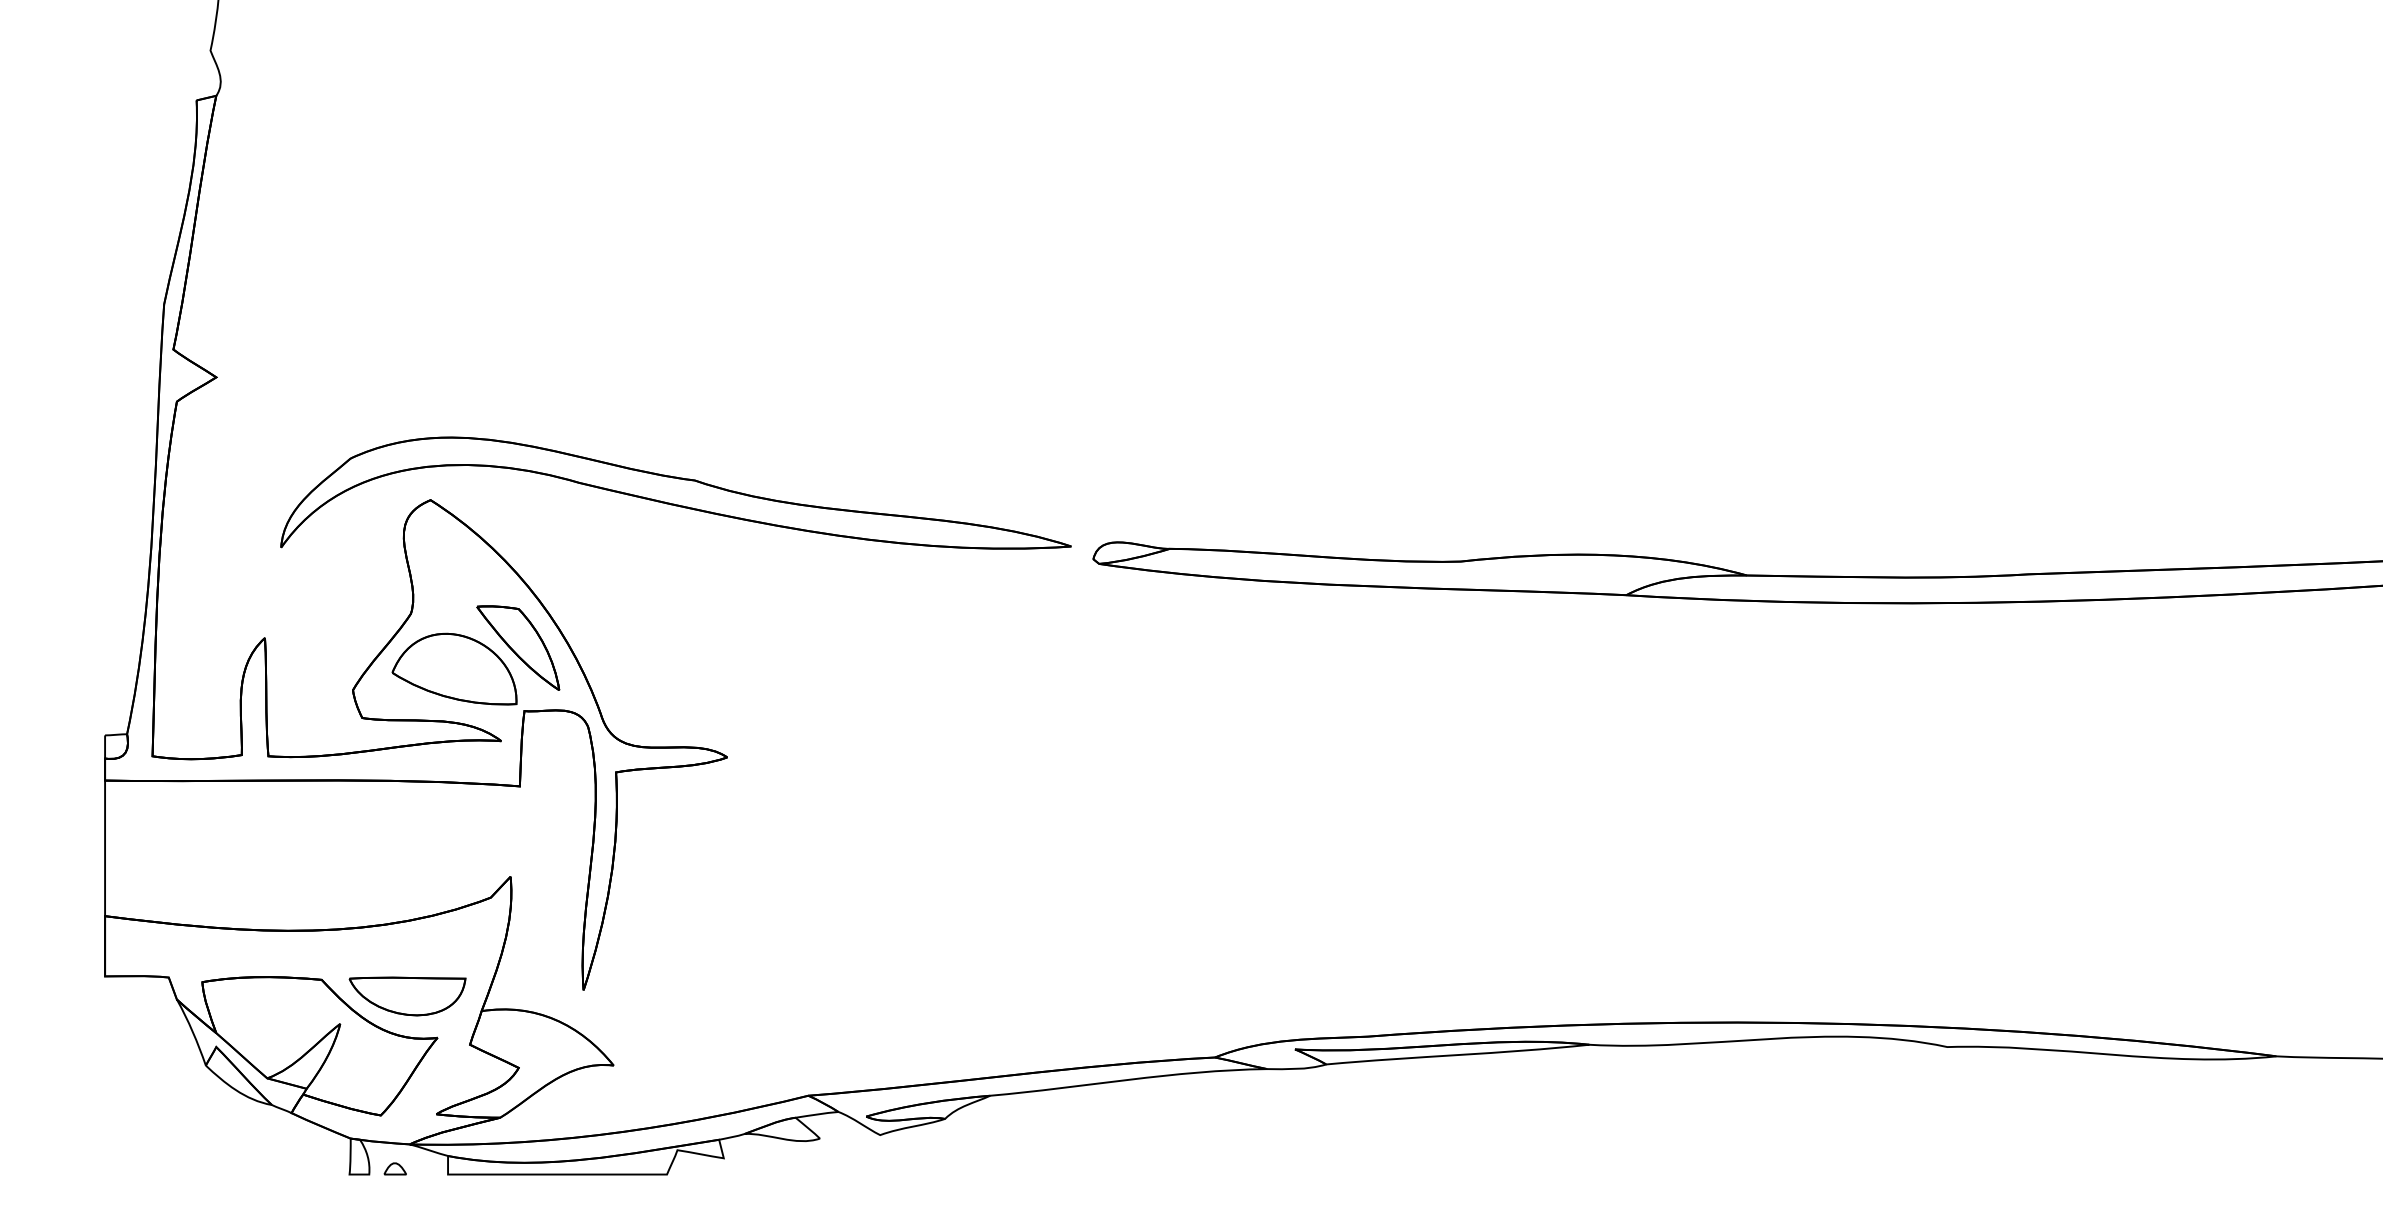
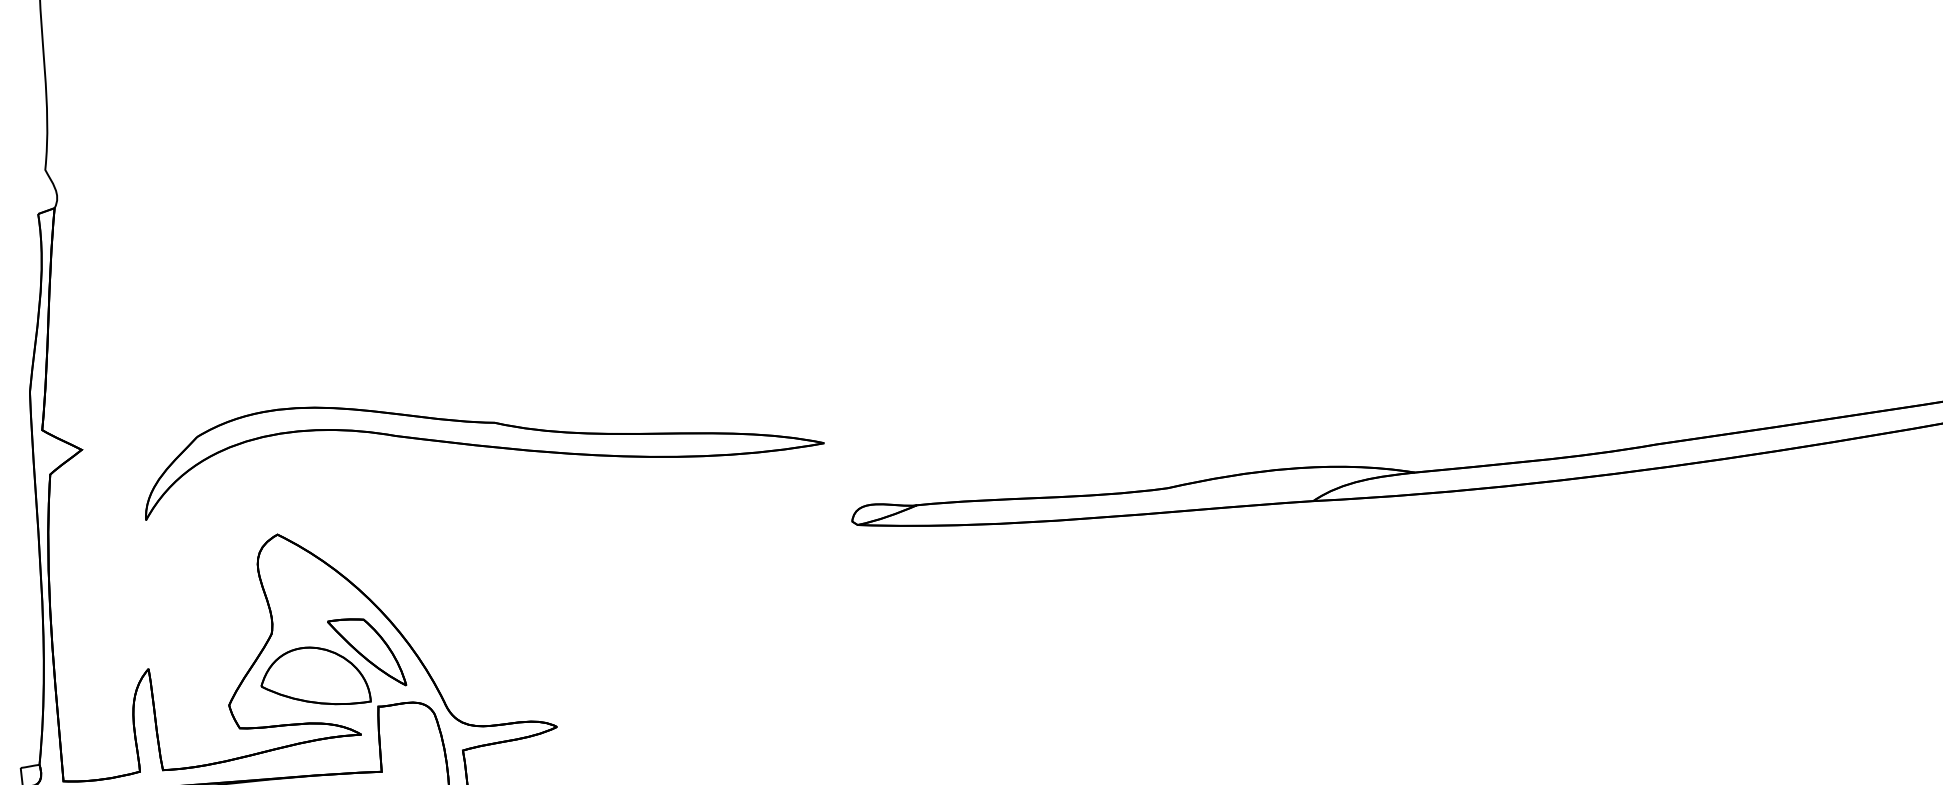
part: (675, 492) -> (479, 434), moved

